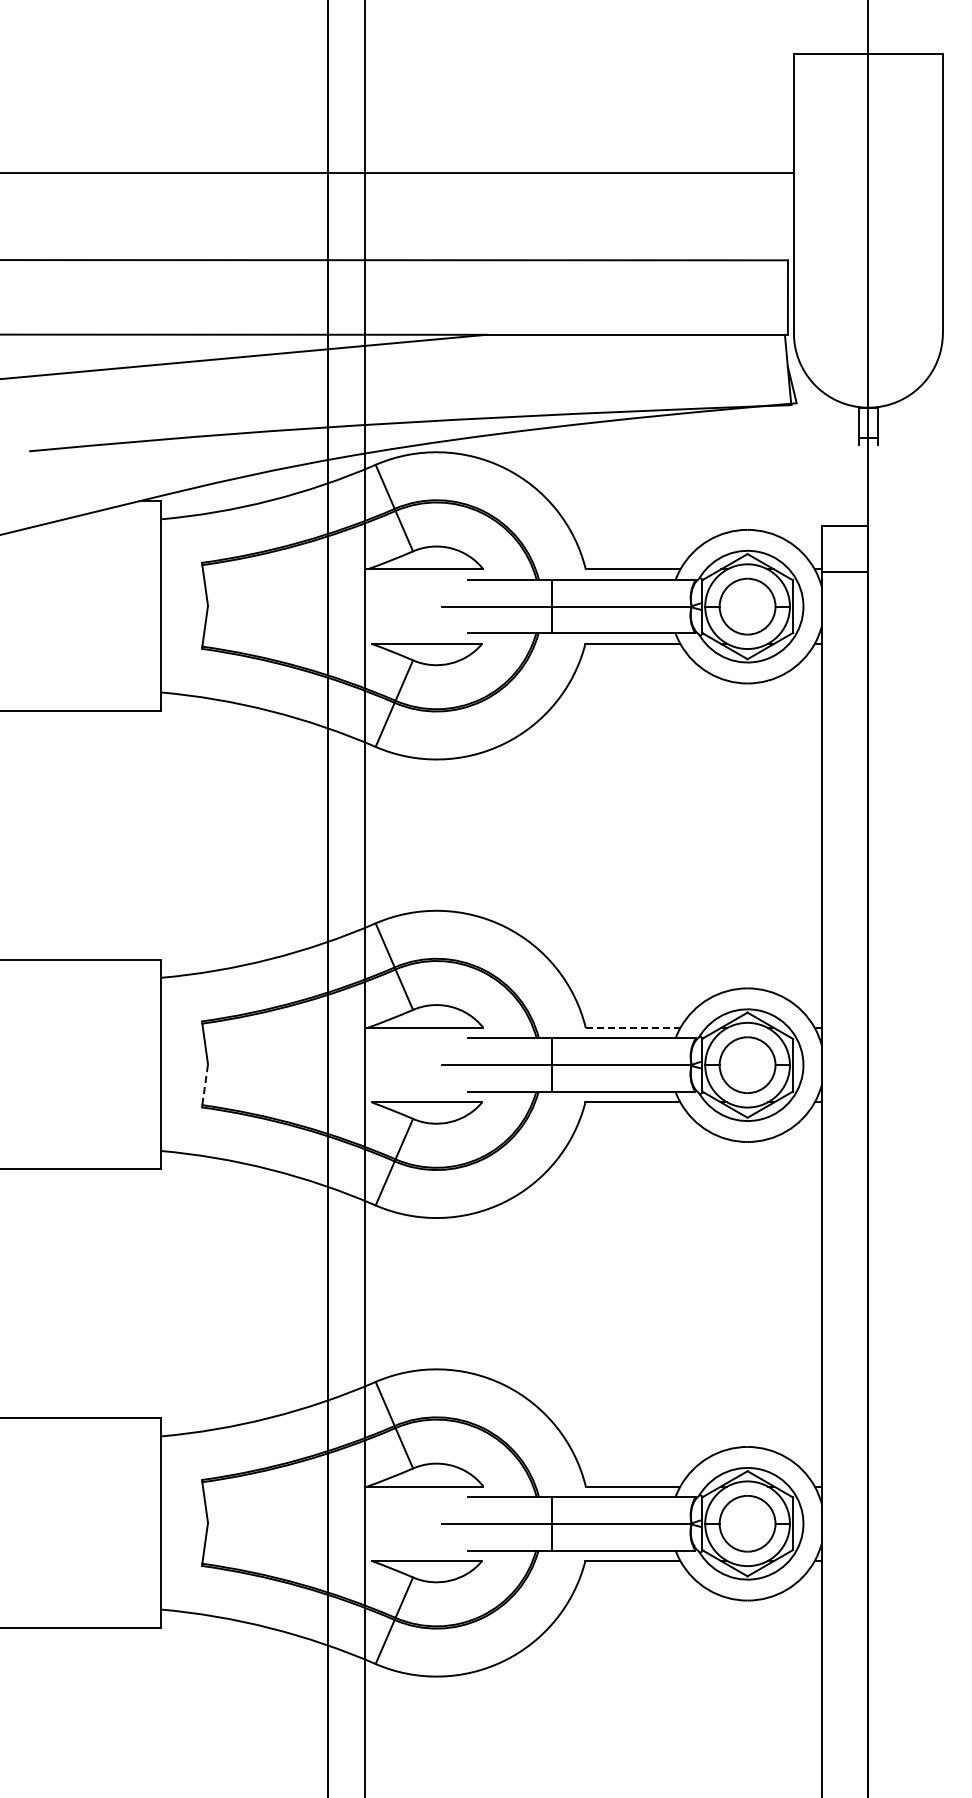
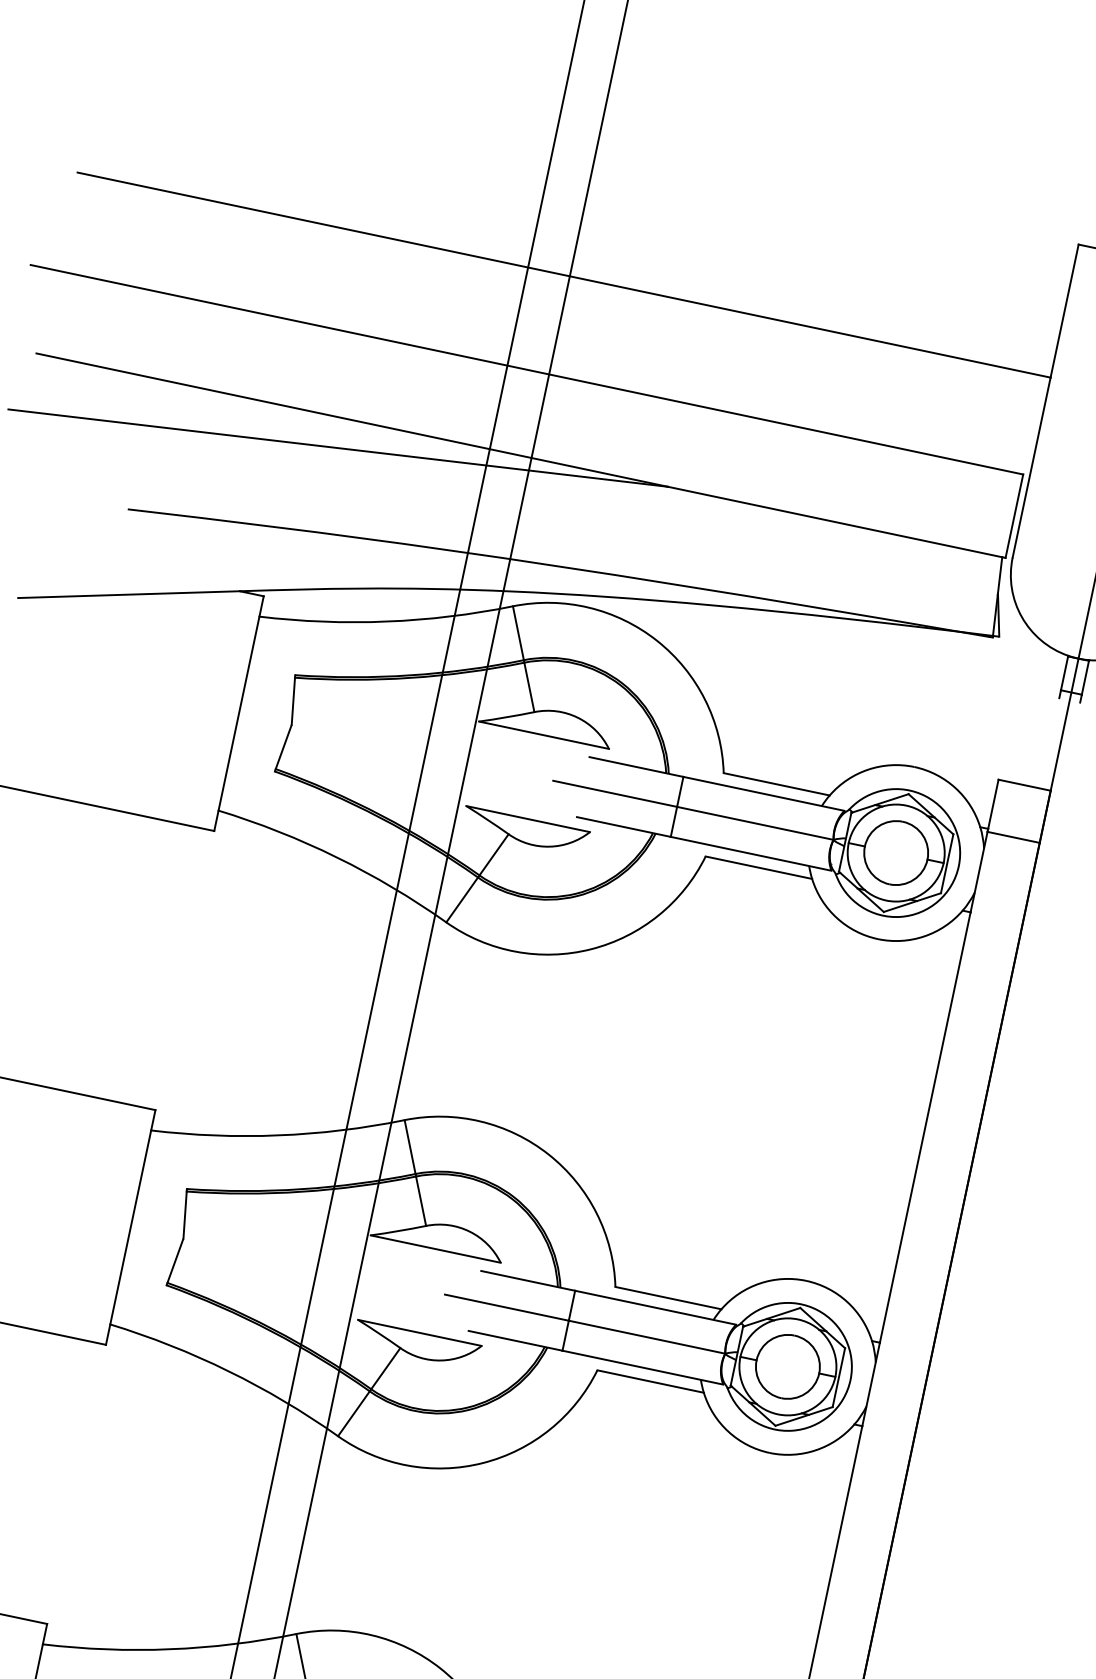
line: (633, 1027) -> (668, 1297), dashed -> solid
line: (205, 1085) -> (175, 1261), dashed -> solid

